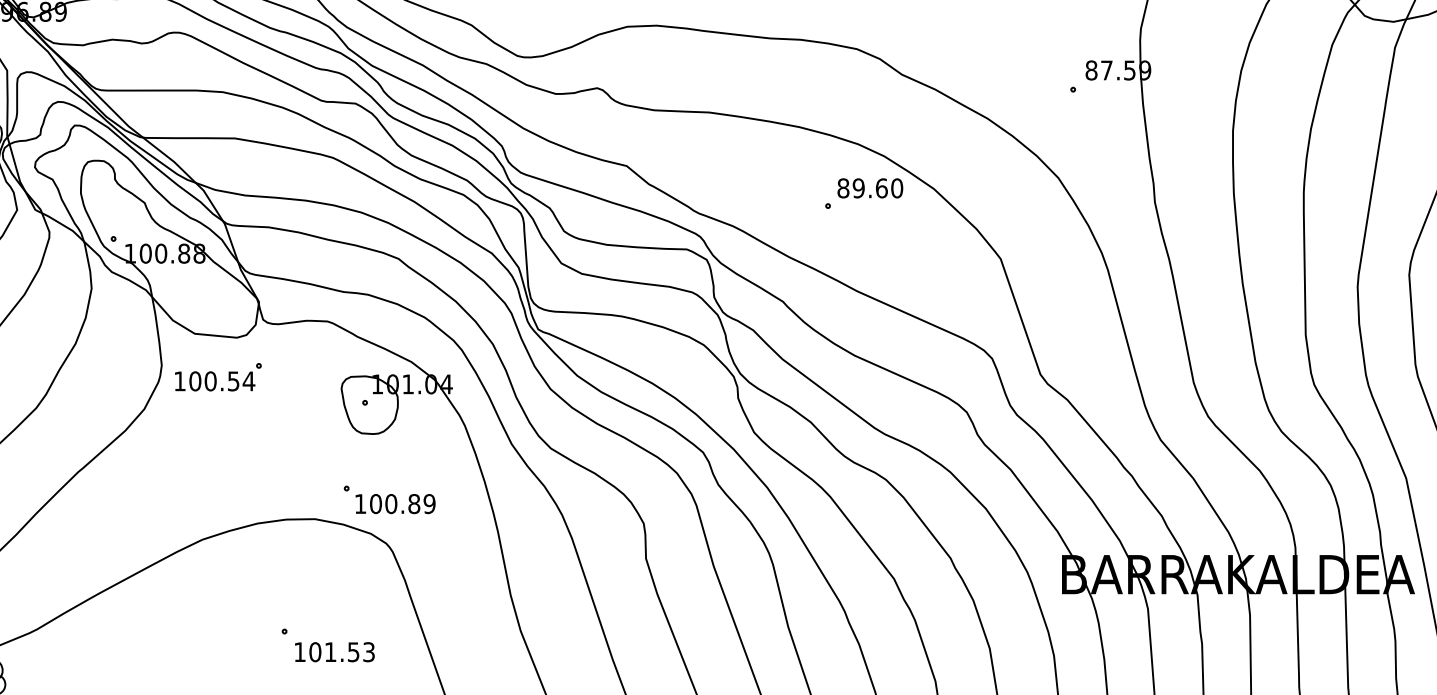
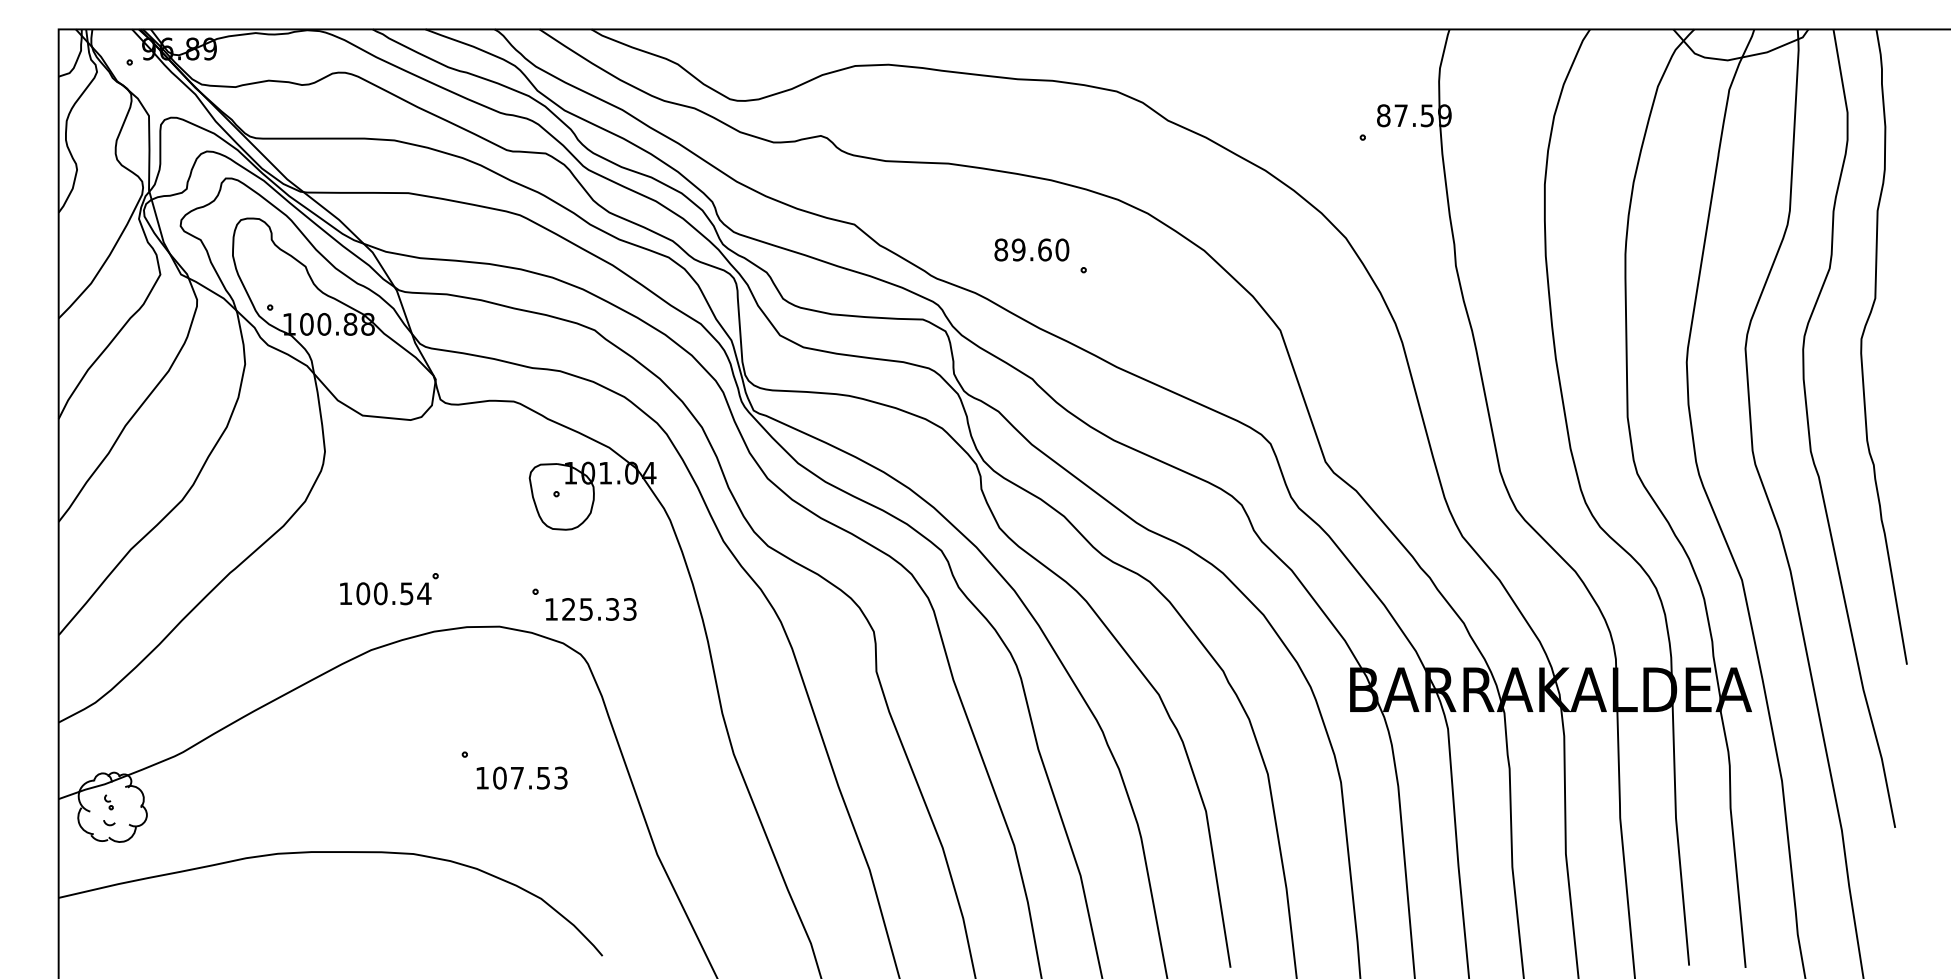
text: (870, 187) -> (1031, 249), moved
part: (218, 377) -> (389, 589), moved
text: (402, 504) -> (599, 609), 100.89 -> 125.33
text: (330, 652) -> (517, 778), 101.53 -> 107.53

